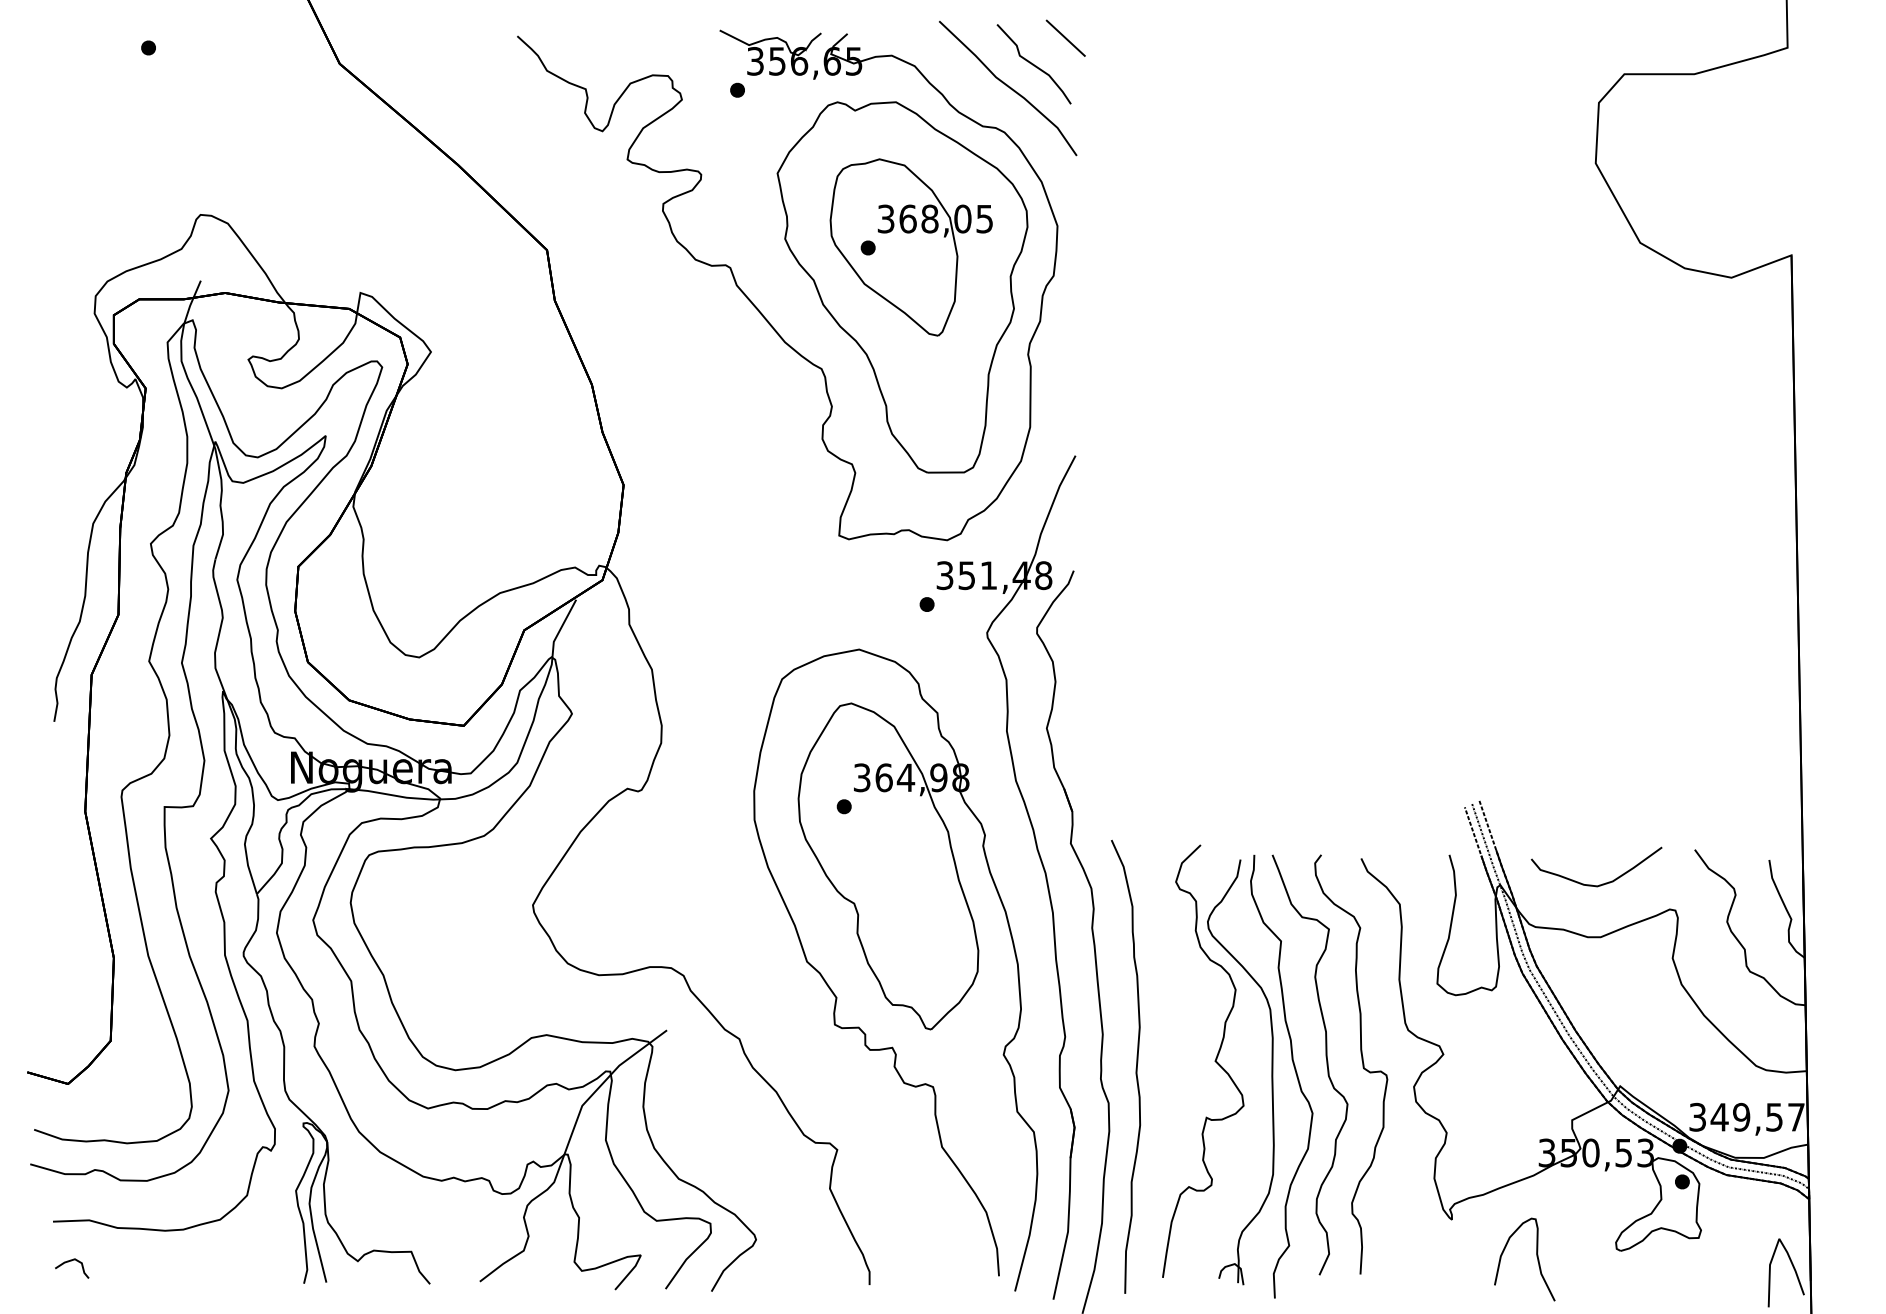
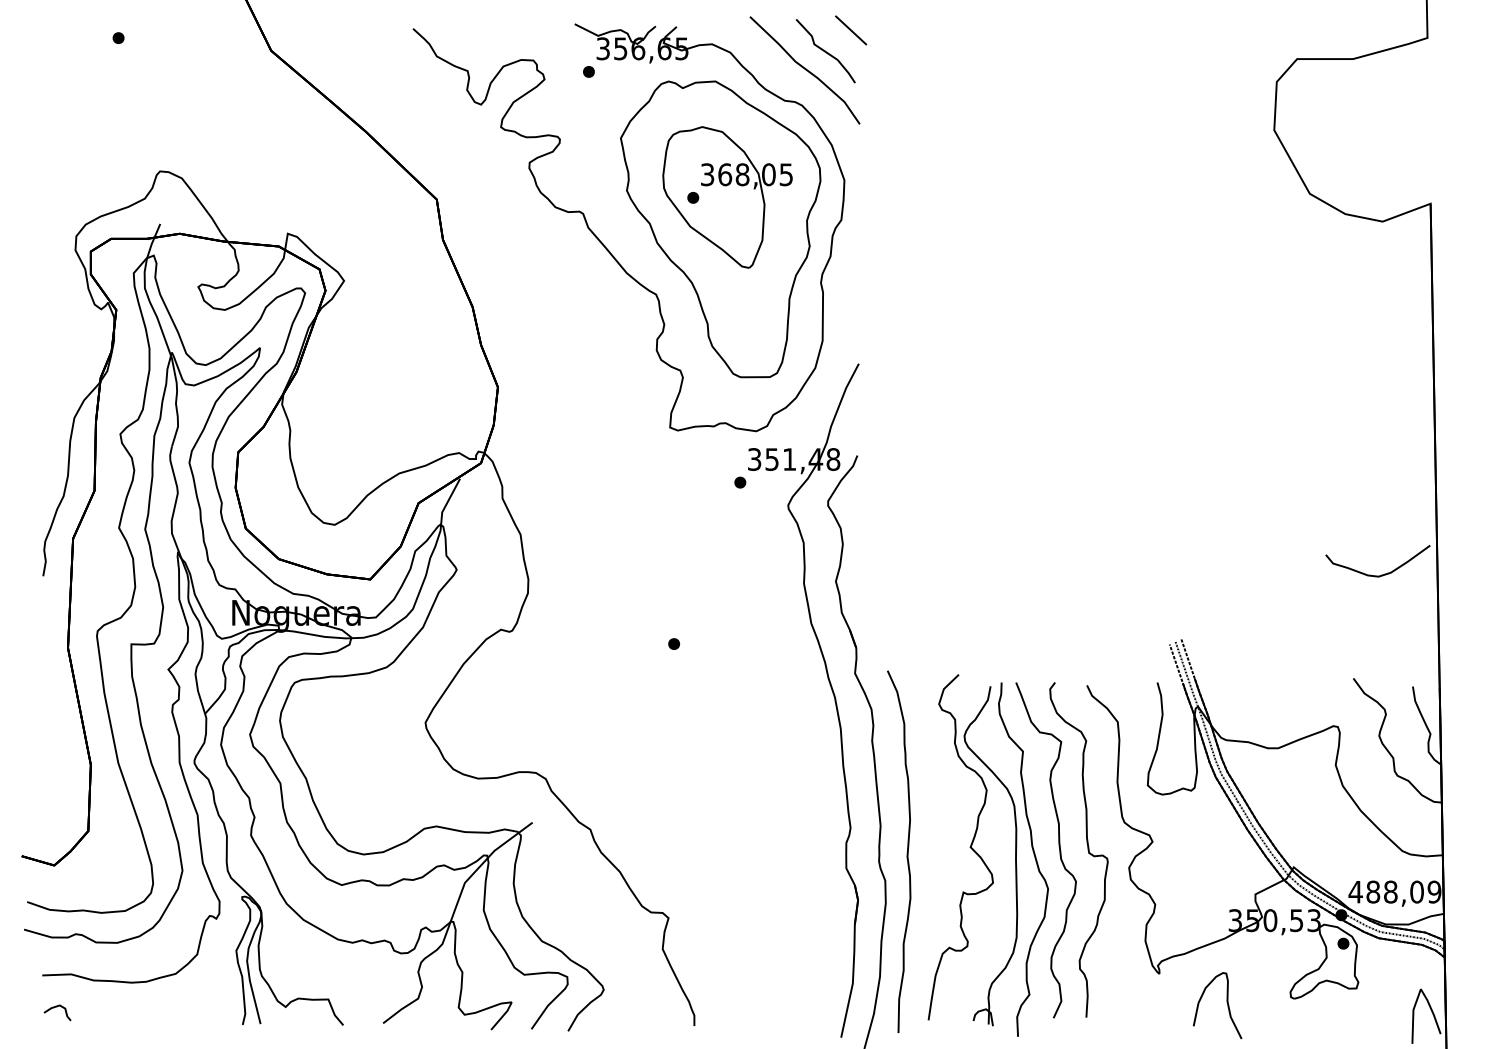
curve: (1601, 883) -> (1381, 574), moved
part: (896, 970) -> (715, 774), removed
text: (1746, 1116) -> (1394, 891), 349,57 -> 488,09

